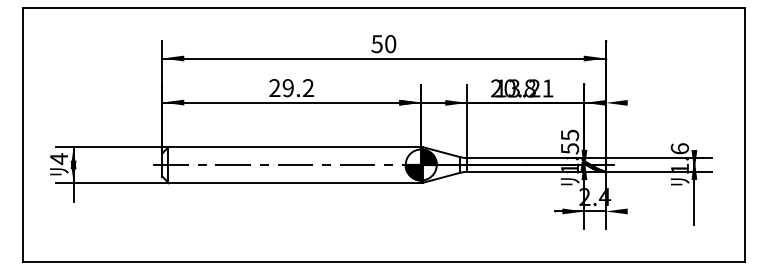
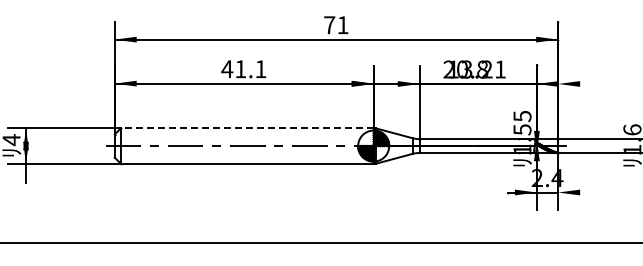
text: (383, 44) -> (335, 25), 50 -> 71
text: (290, 88) -> (242, 69), 29.2 -> 41.1
line: (294, 147) -> (246, 128), solid -> dashed

